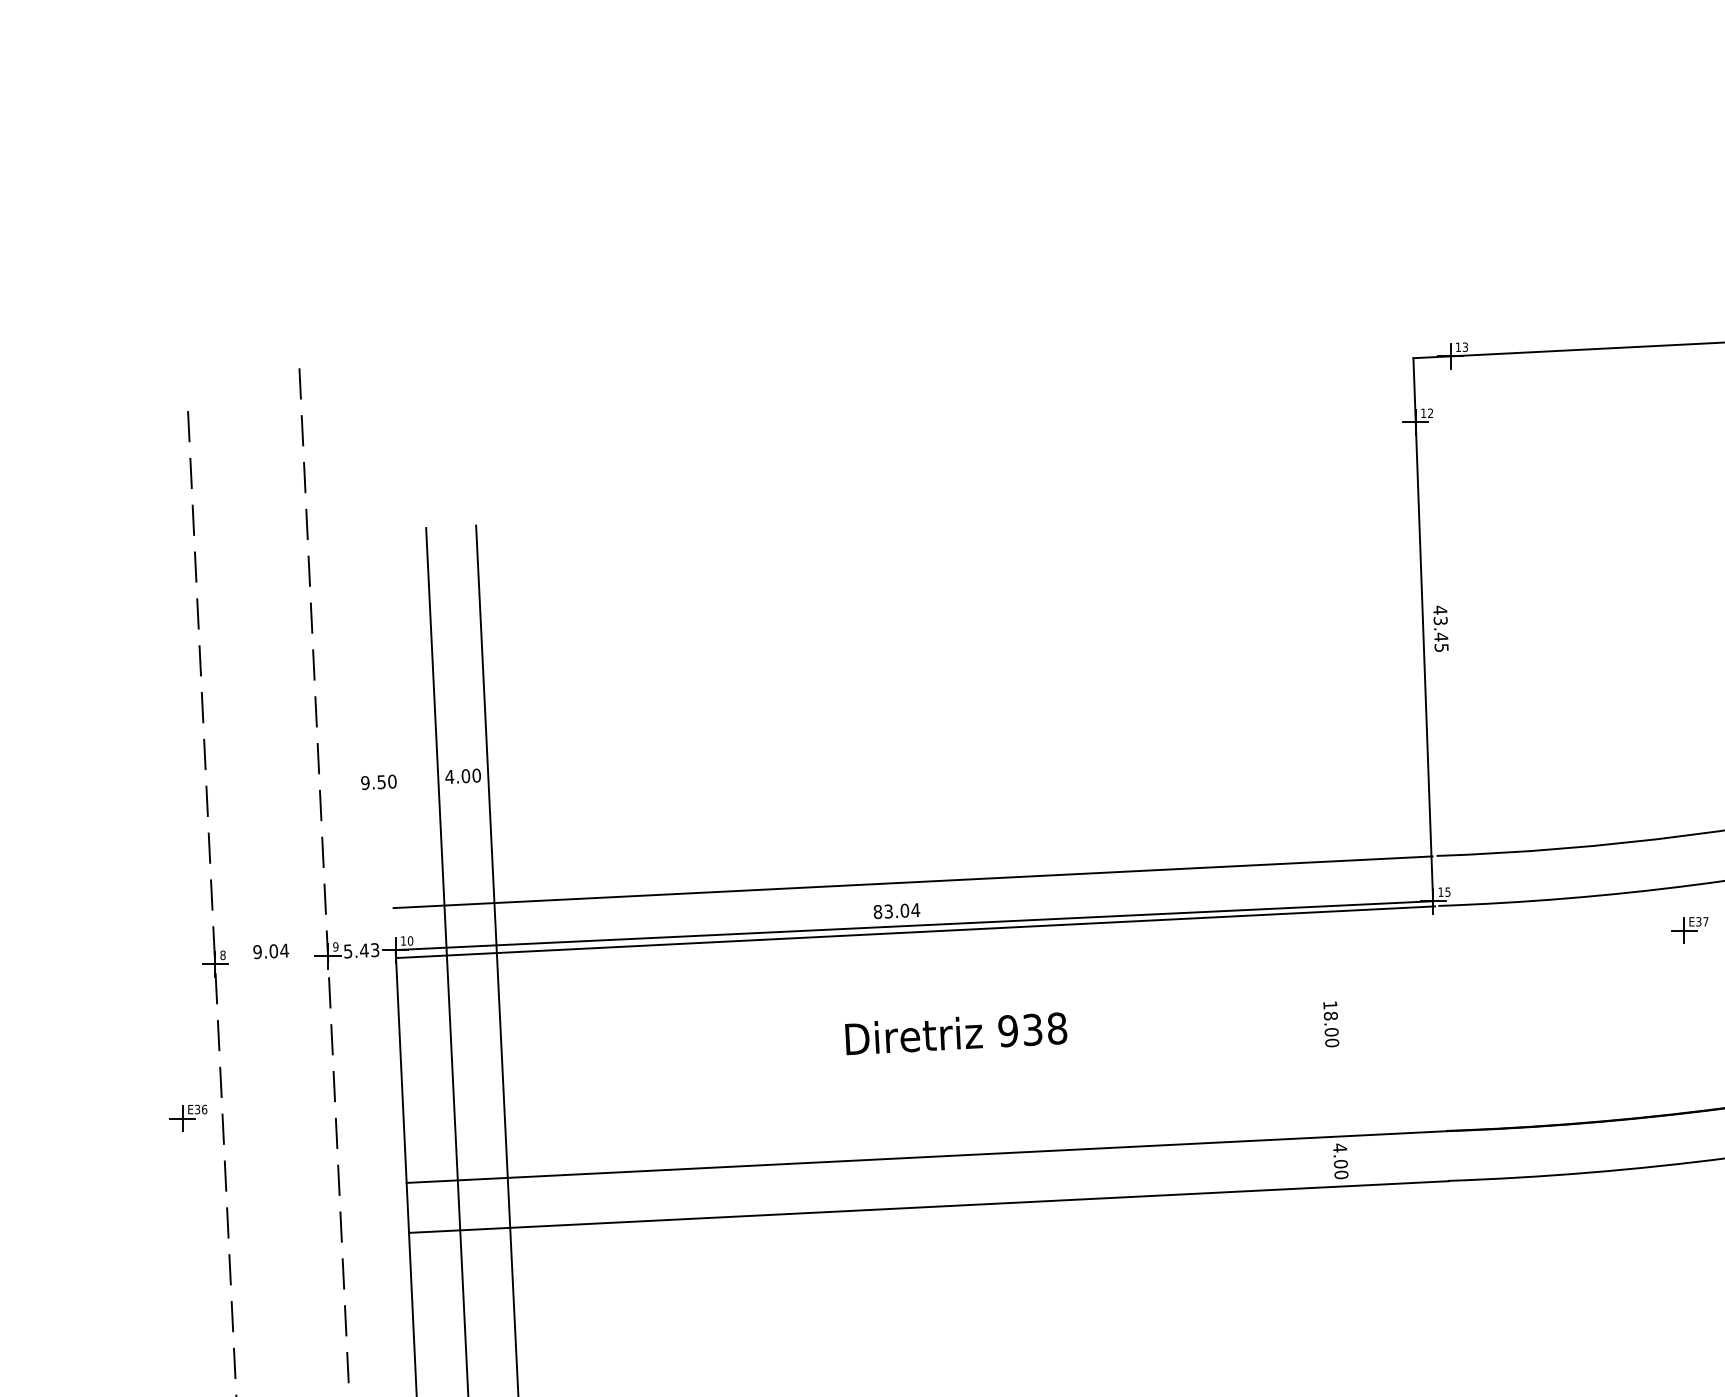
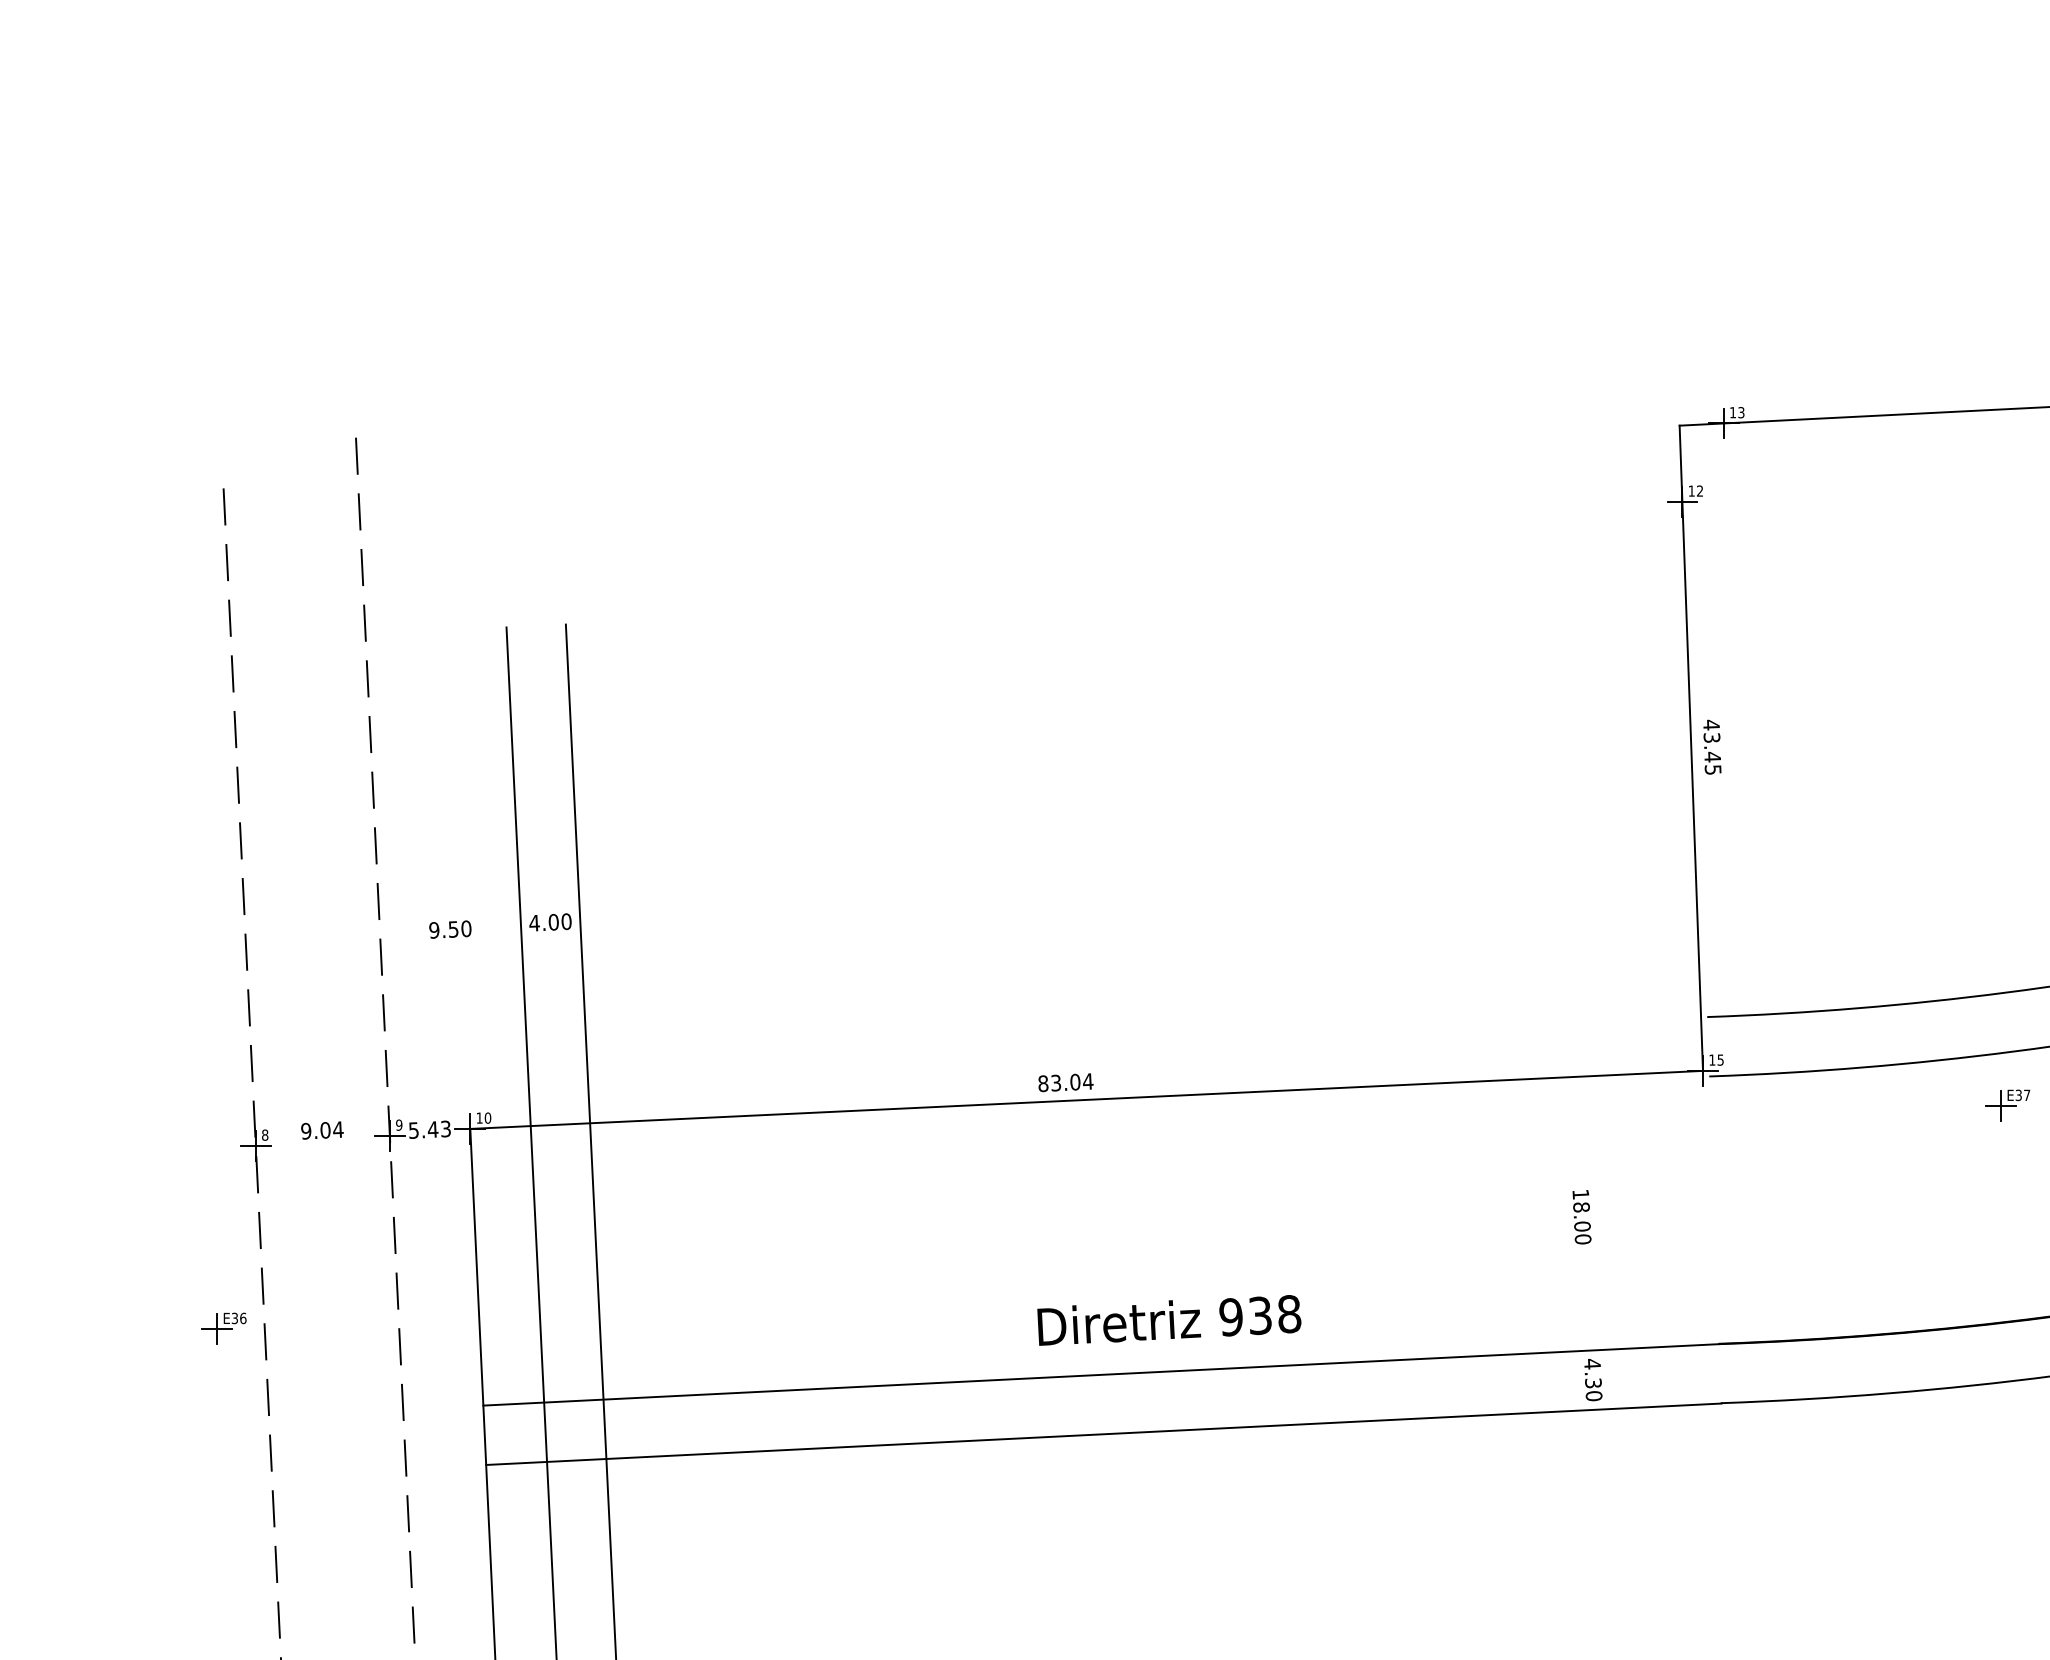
line: (912, 882) -> (1084, 1048), removed
line: (915, 932) -> (1087, 1107), removed
text: (956, 1033) -> (1169, 1320), moved
text: (1340, 1164) -> (1593, 1383), 4.00 -> 4.30

